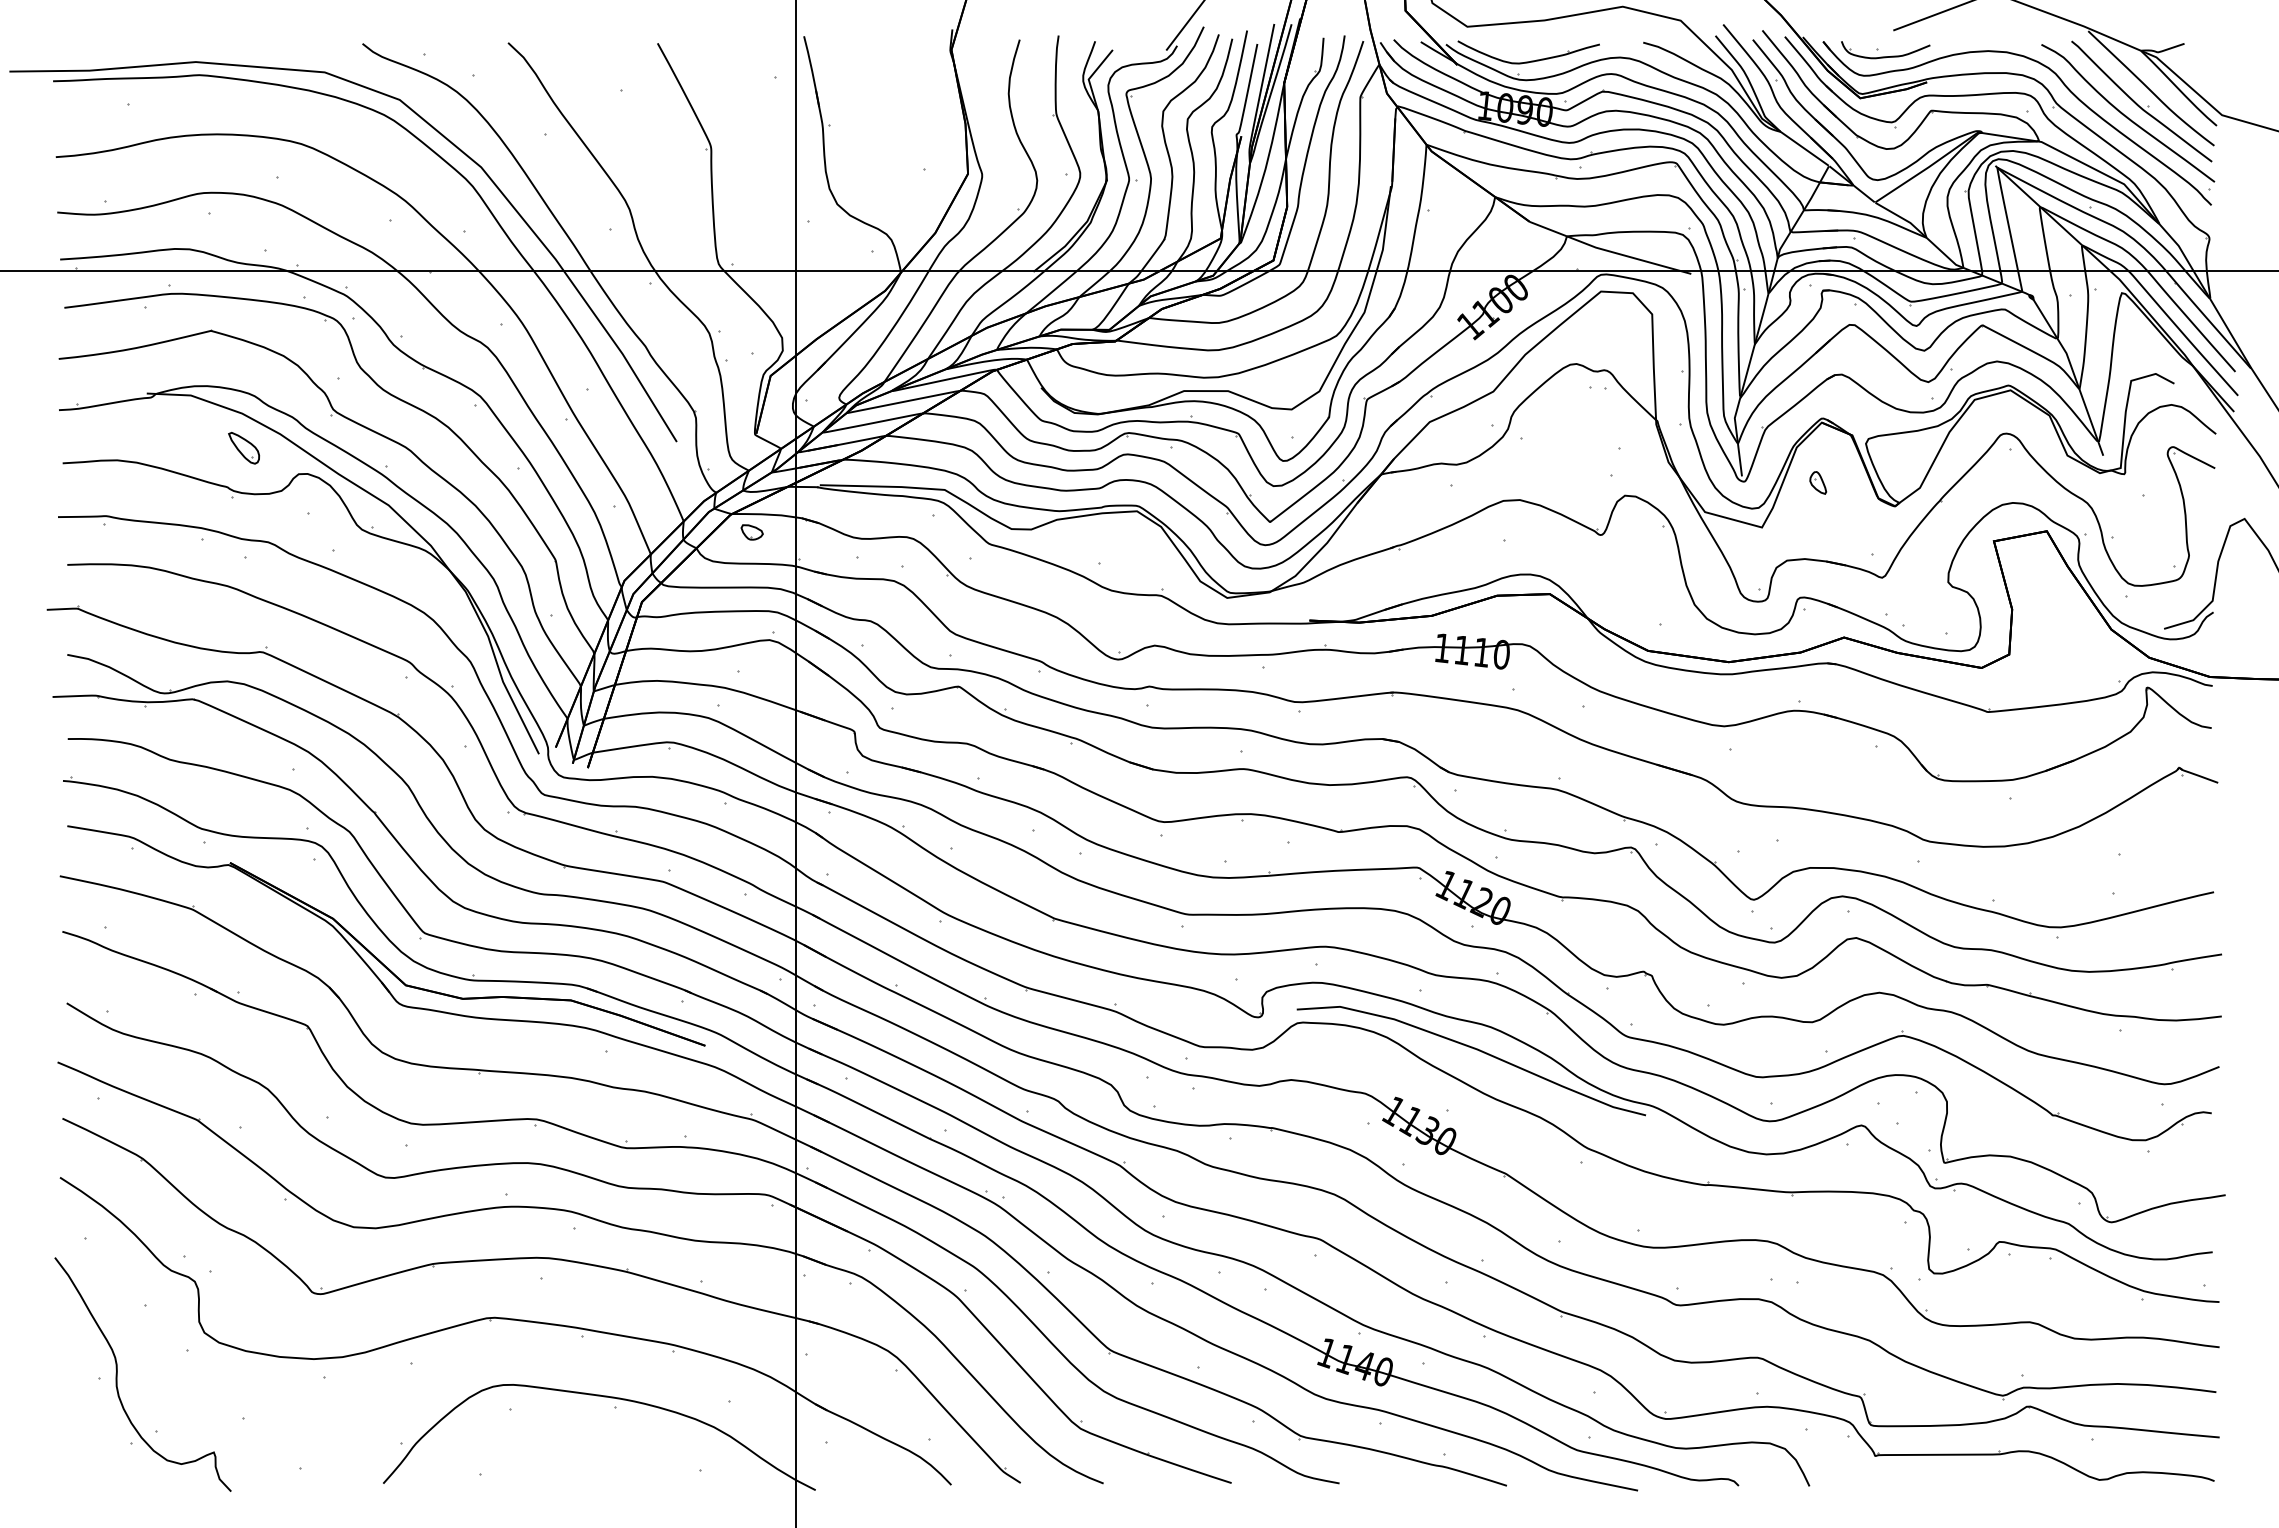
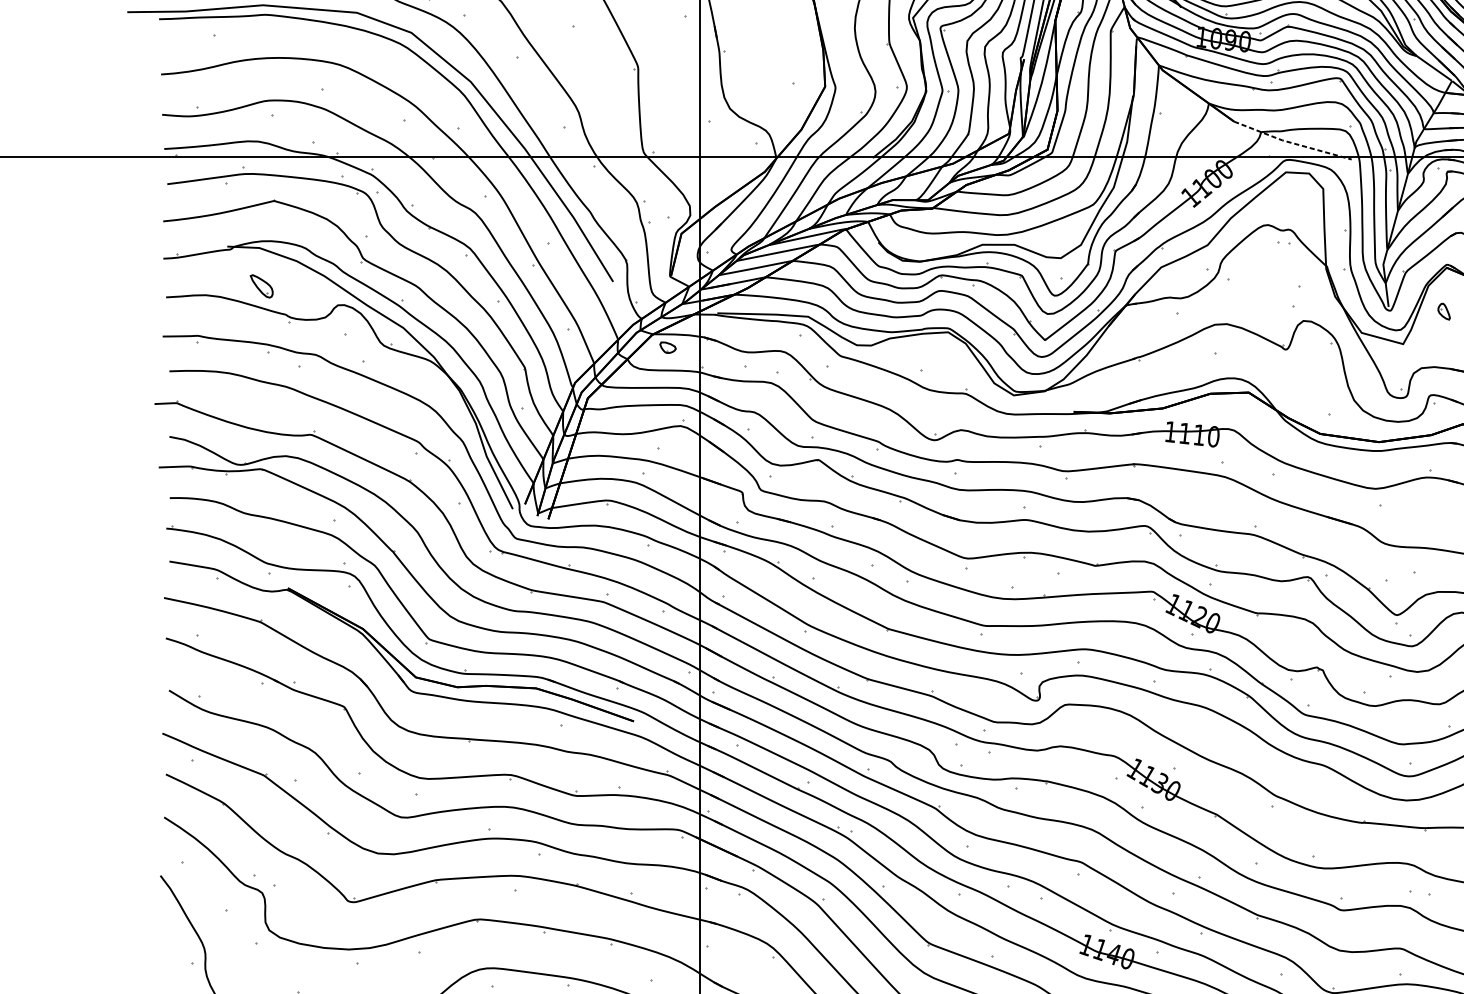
line: (1609, 251) -> (1292, 143), solid -> dashed
part: (244, 447) -> (262, 285), moved
curve: (1476, 1050) -> (1195, 724), removed

